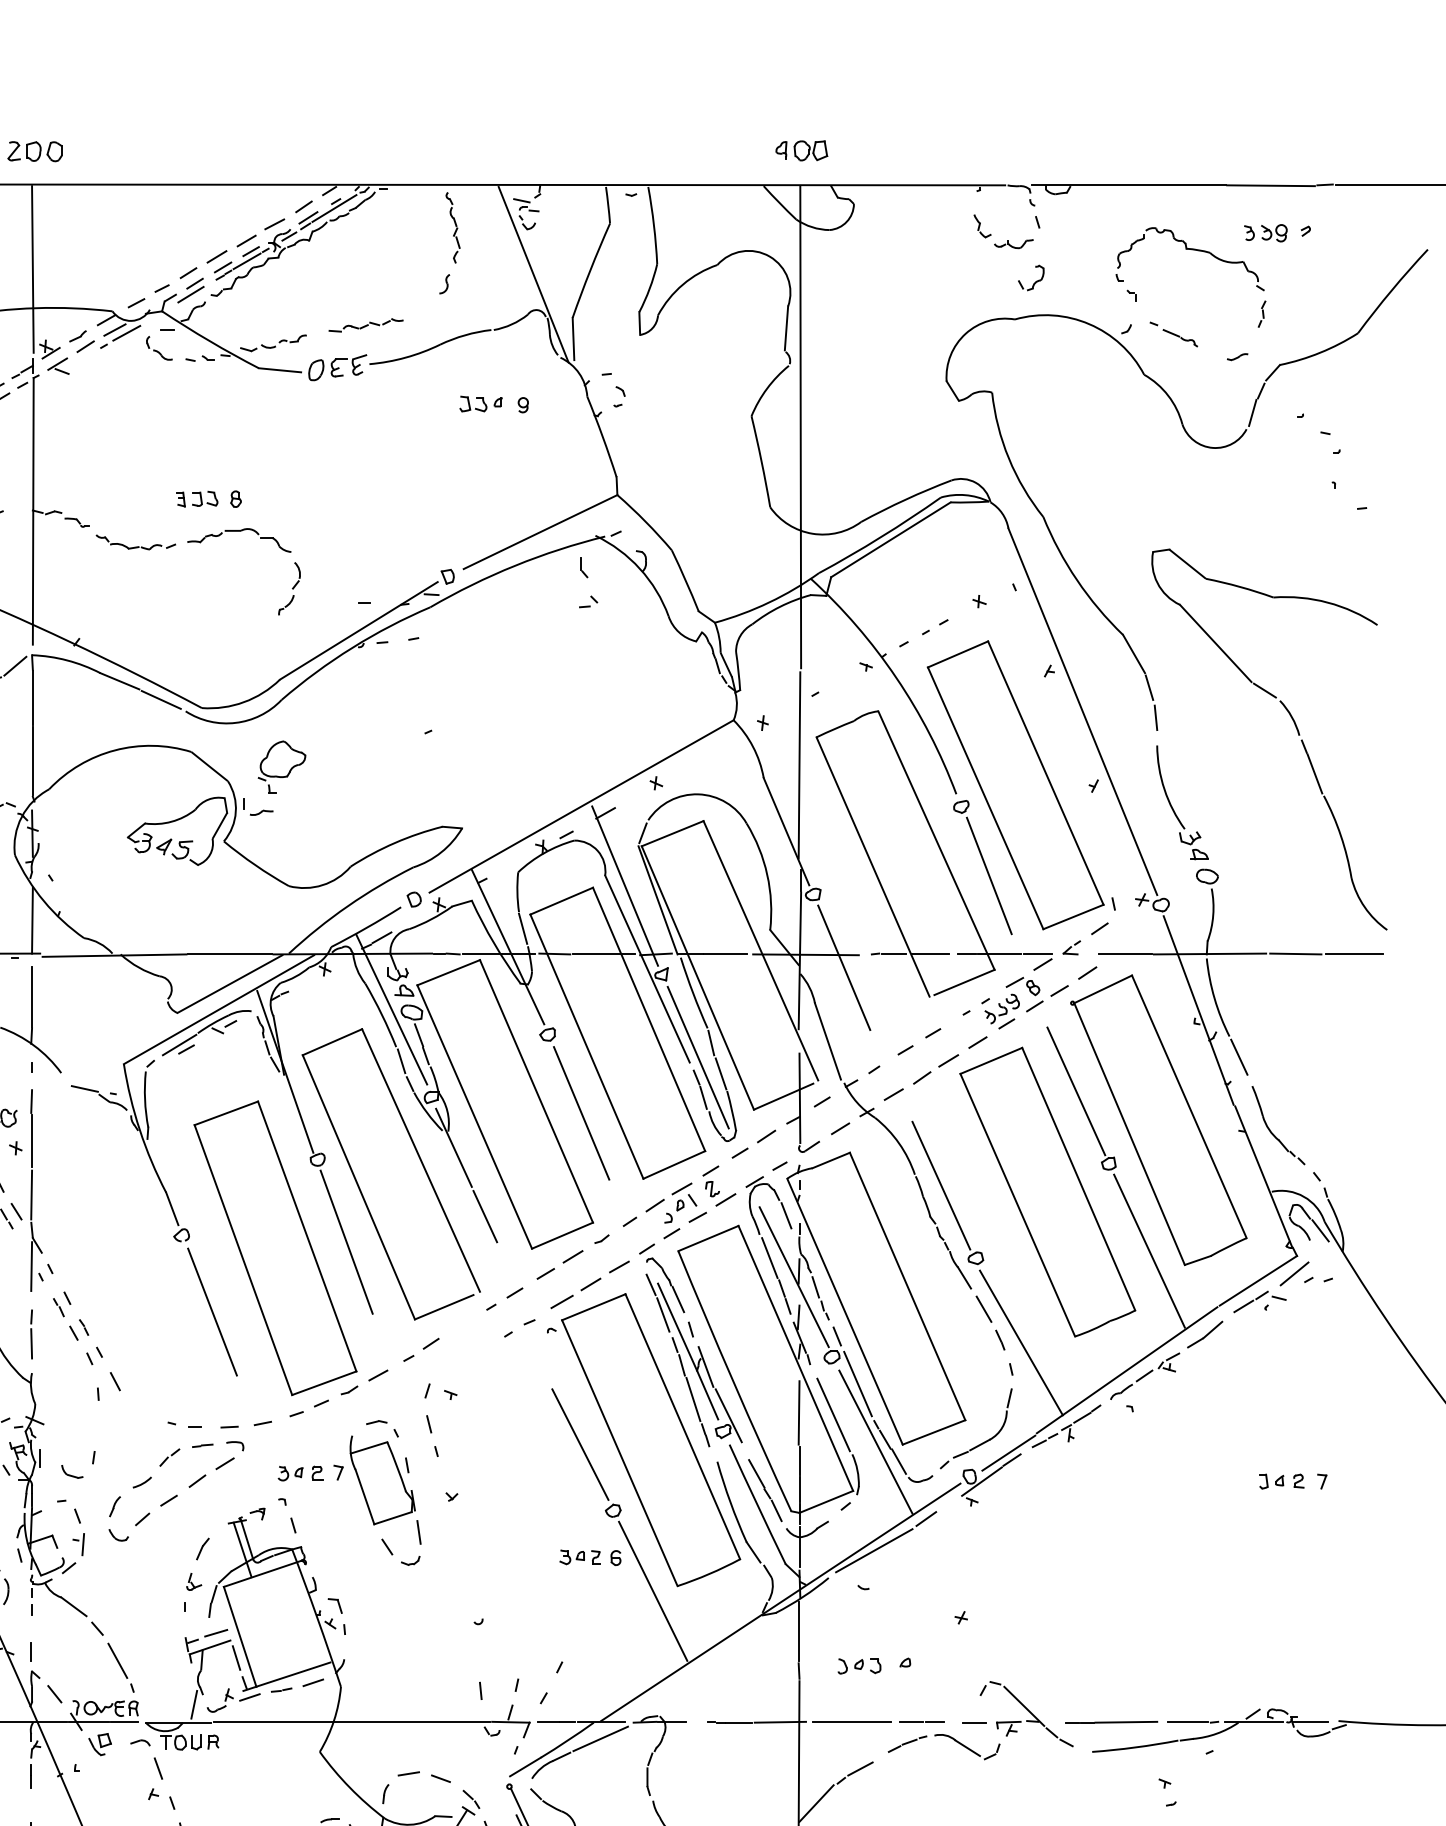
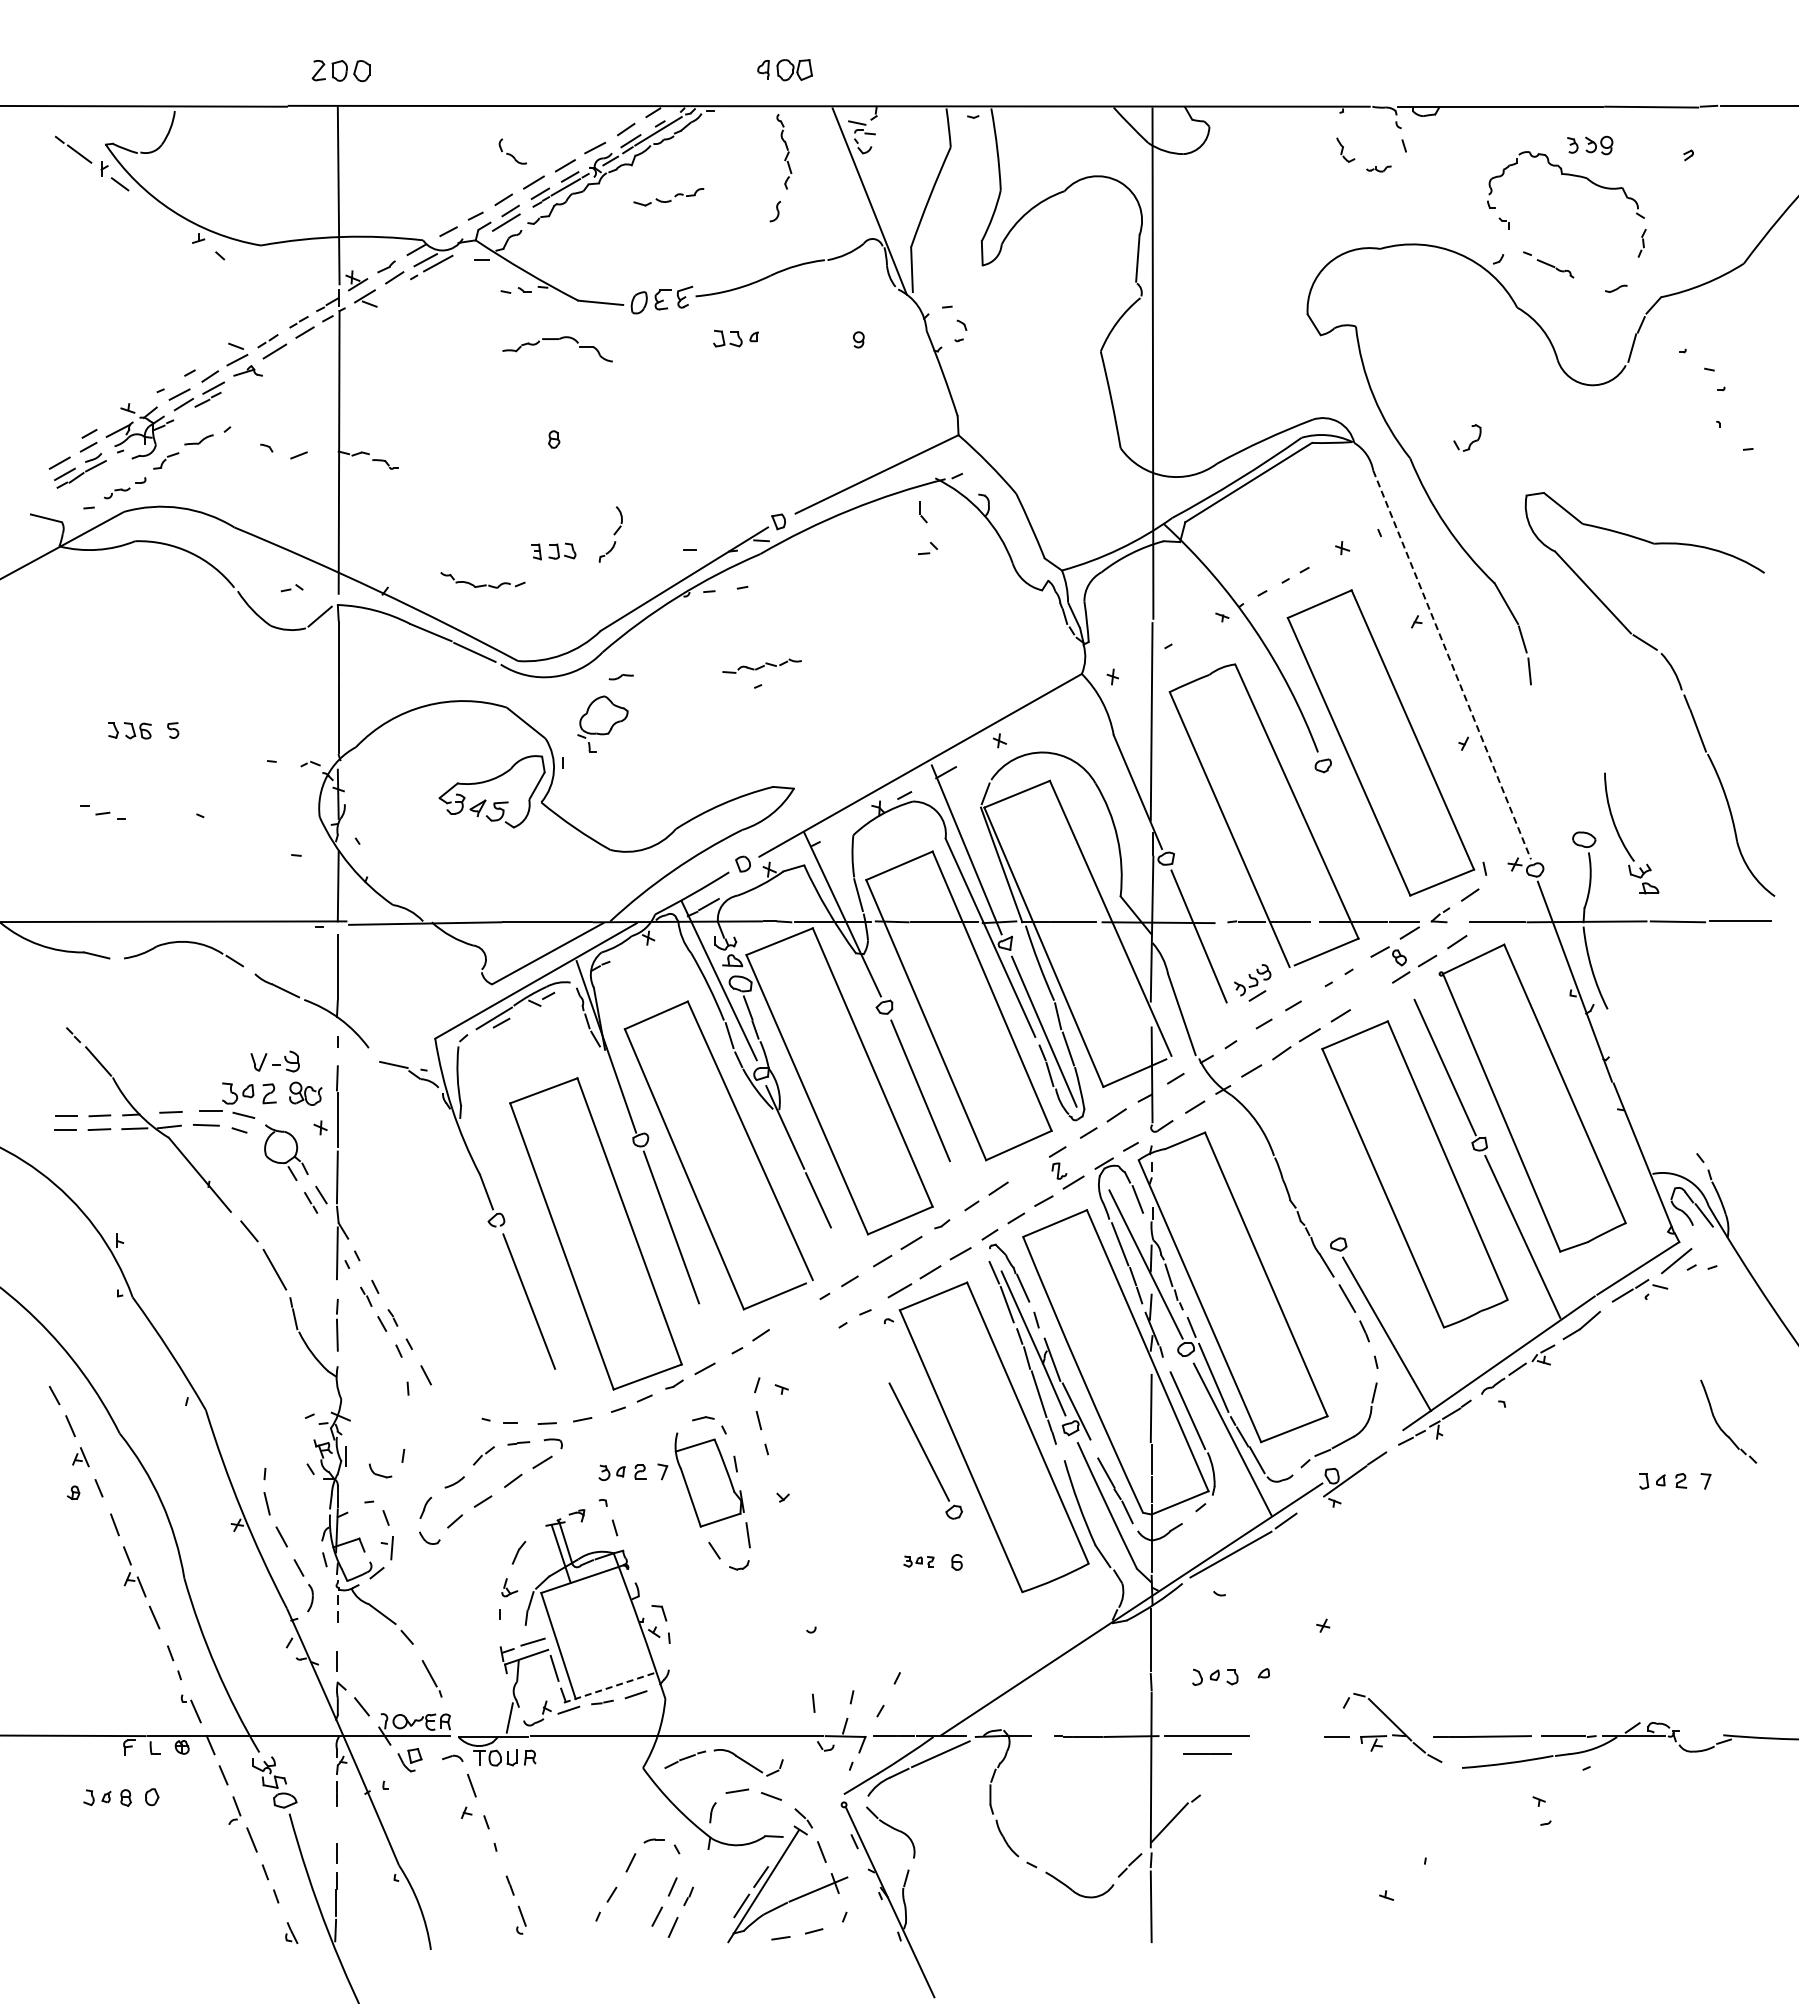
part: (801, 151) -> (784, 70), moved
part: (1266, 233) -> (1590, 145), moved
part: (1013, 243) -> (1378, 168), size x0.6
part: (1036, 281) -> (1472, 441), moved
part: (365, 324) -> (761, 665), moved
part: (273, 343) -> (668, 197), moved
part: (159, 348) -> (512, 151), moved
part: (480, 403) -> (735, 338), moved
part: (196, 499) -> (553, 551), moved
part: (239, 531) -> (557, 339), moved
part: (135, 542) -> (482, 580), moved
line: (1083, 711) -> (1452, 664), solid -> dashed
part: (1172, 806) -> (1621, 837), moved
part: (260, 812) -> (620, 676), moved
line: (988, 875) -> (1352, 838), removed
part: (1002, 1011) -> (1252, 982), moved
line: (1238, 1056) -> (1617, 1030), removed
part: (1270, 1130) -> (1720, 1426), moved
line: (940, 1185) -> (1301, 1167), removed
part: (680, 1202) -> (1025, 1185), removed
line: (1008, 1452) -> (1373, 1450), removed
part: (579, 1557) -> (918, 1561), size x0.7
line: (653, 1591) -> (996, 1597), removed
part: (120, 1667) -> (431, 1678), size x0.7
line: (287, 1676) -> (608, 1688), solid -> dashed
line: (921, 1721) -> (1207, 1753), moved
line: (1310, 1722) -> (1693, 1736), removed
part: (944, 1736) -> (724, 1751), moved
line: (860, 1769) -> (1216, 1786), removed

